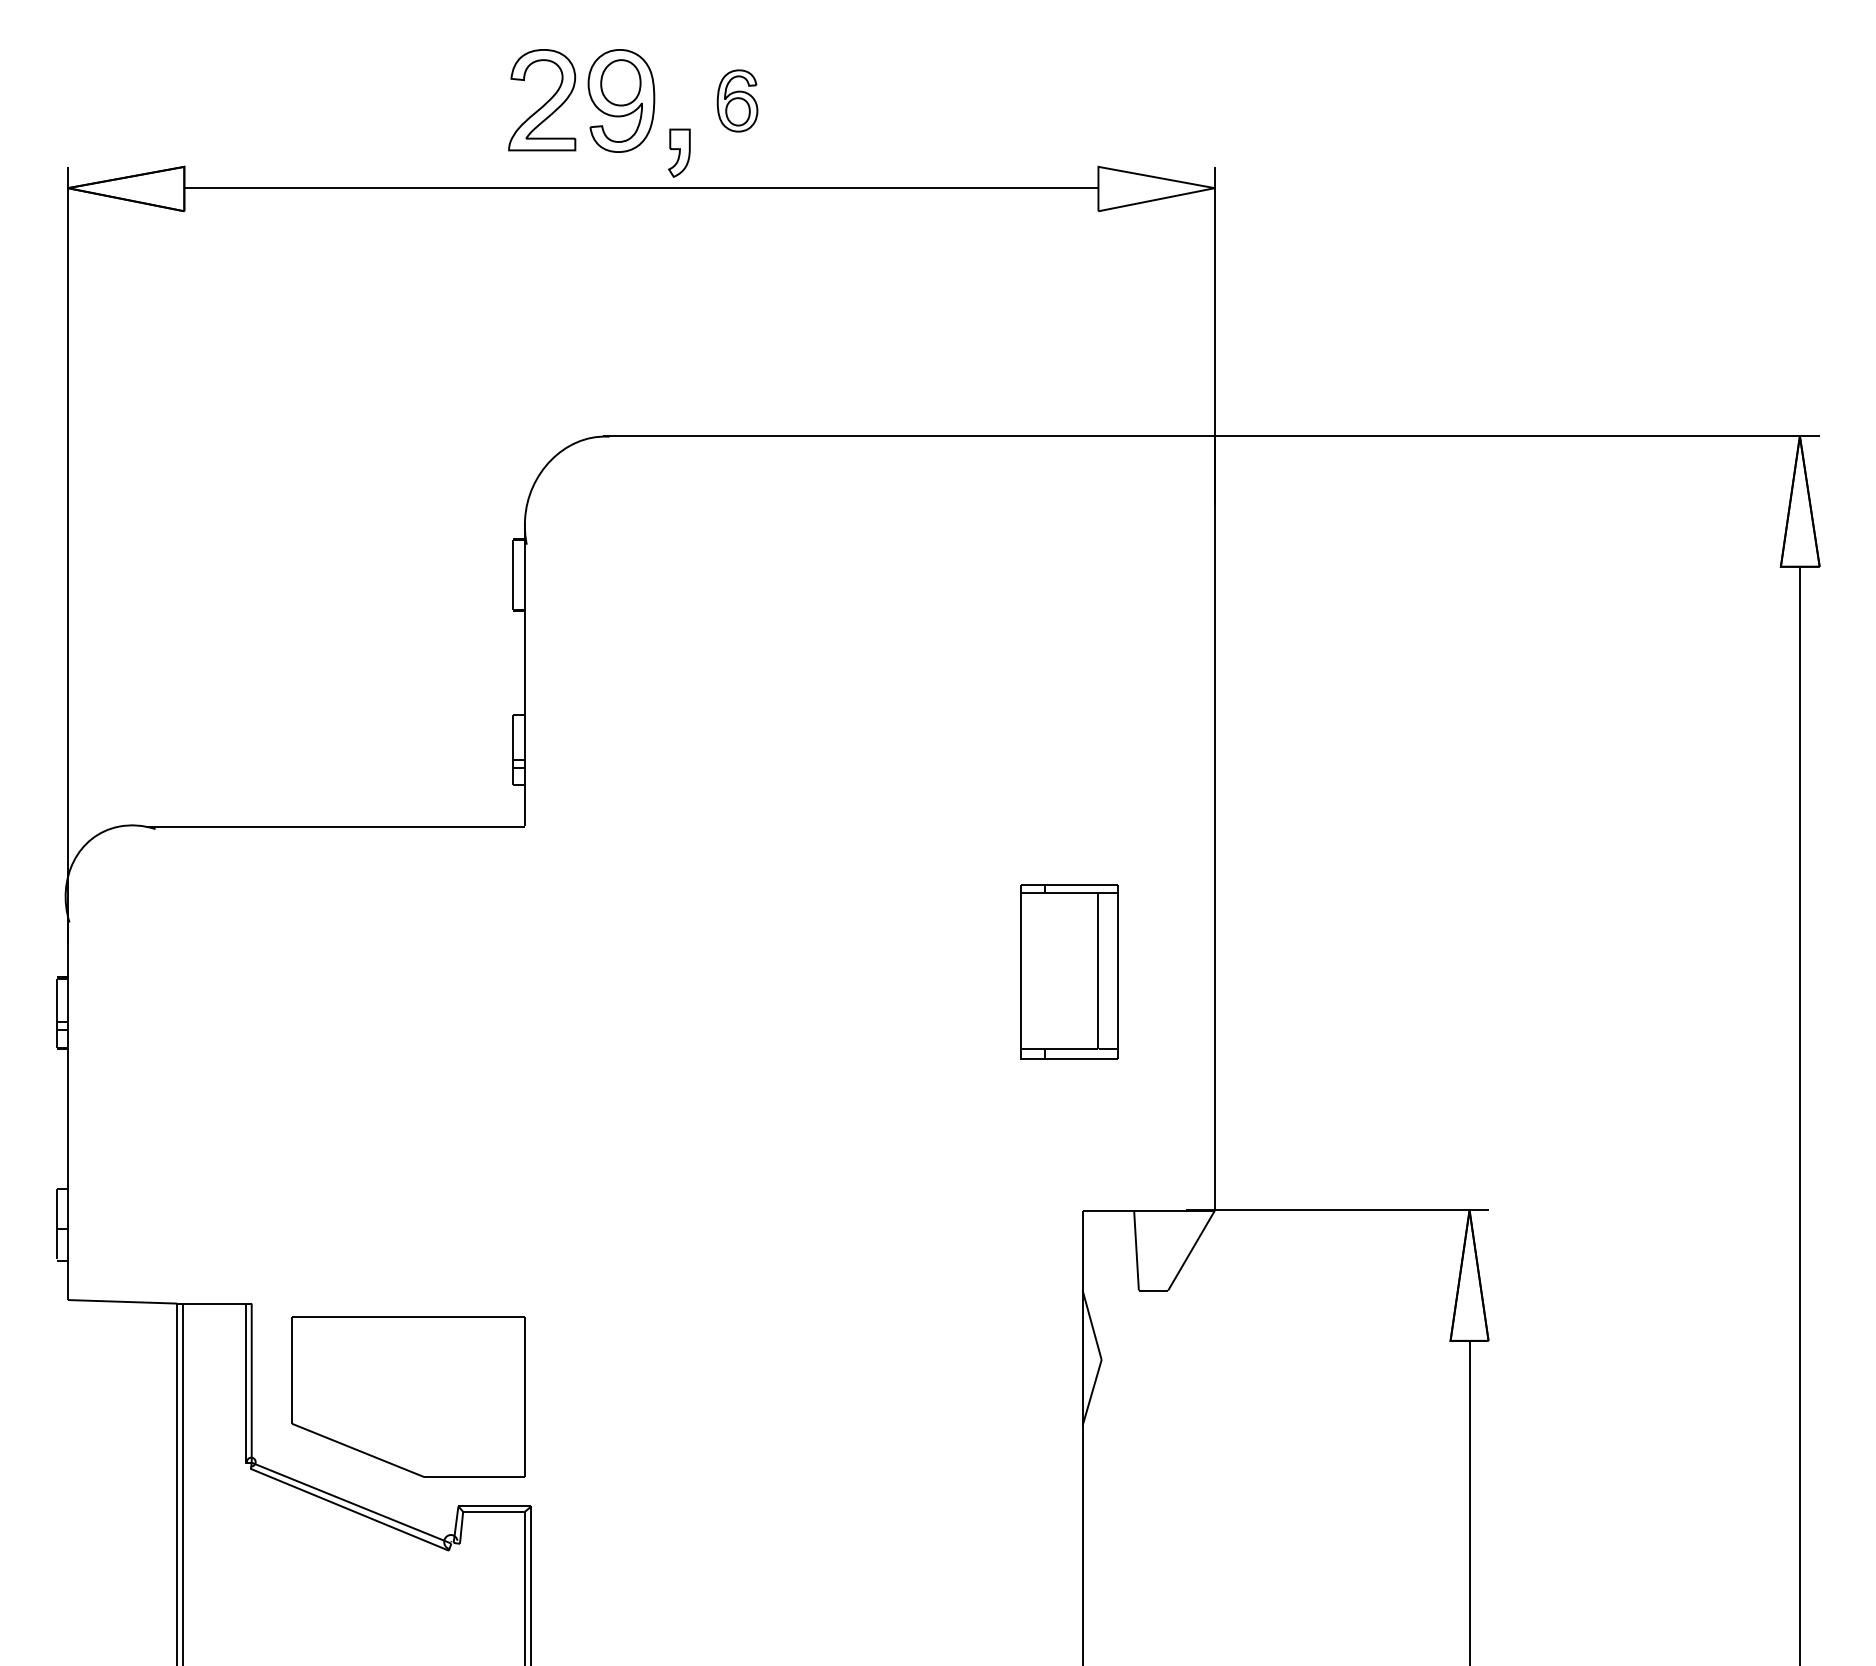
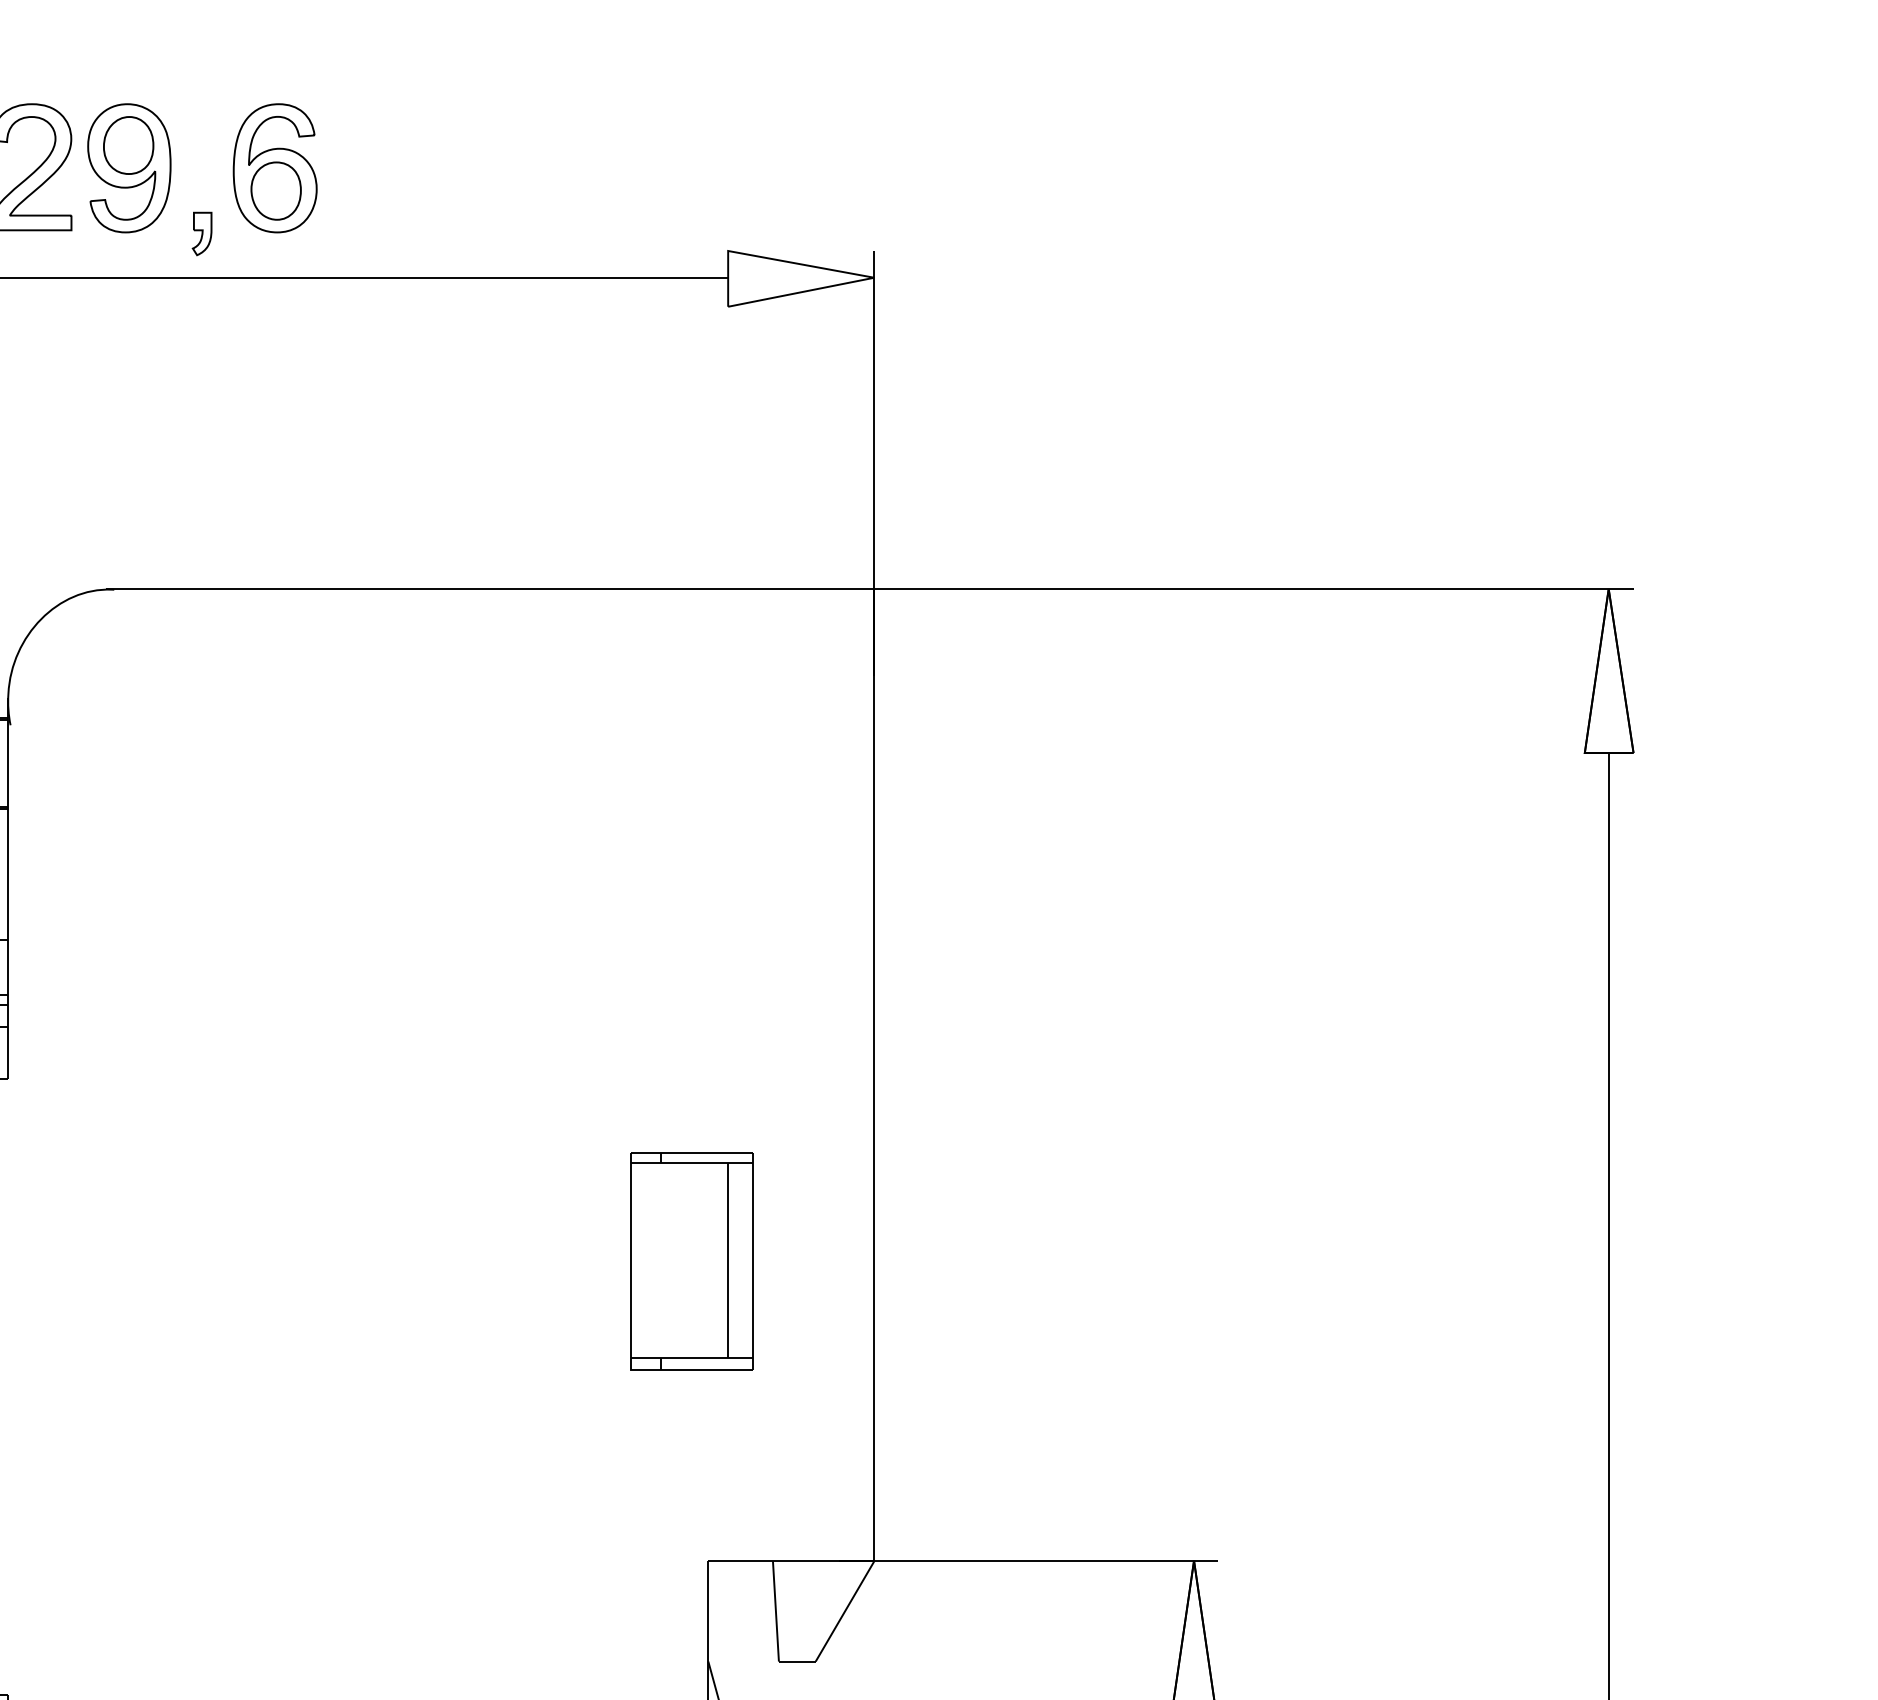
part: (737, 100) -> (275, 167), size x1.67
part: (679, 153) -> (202, 234), size x0.71

